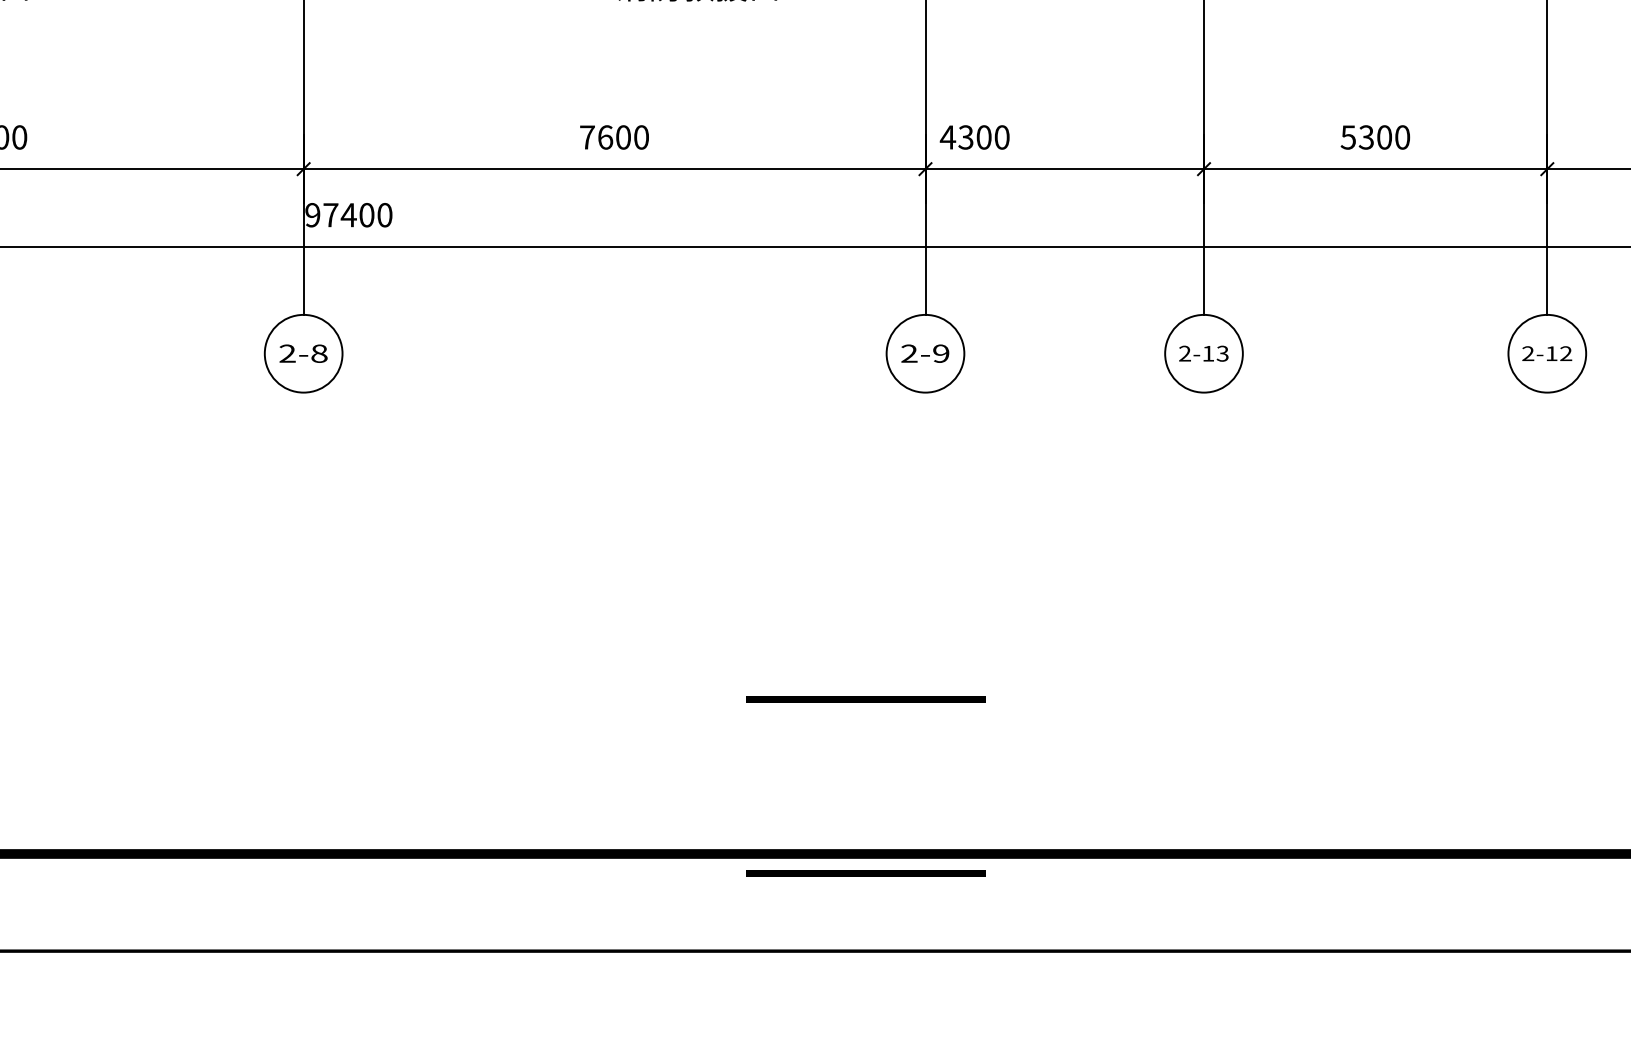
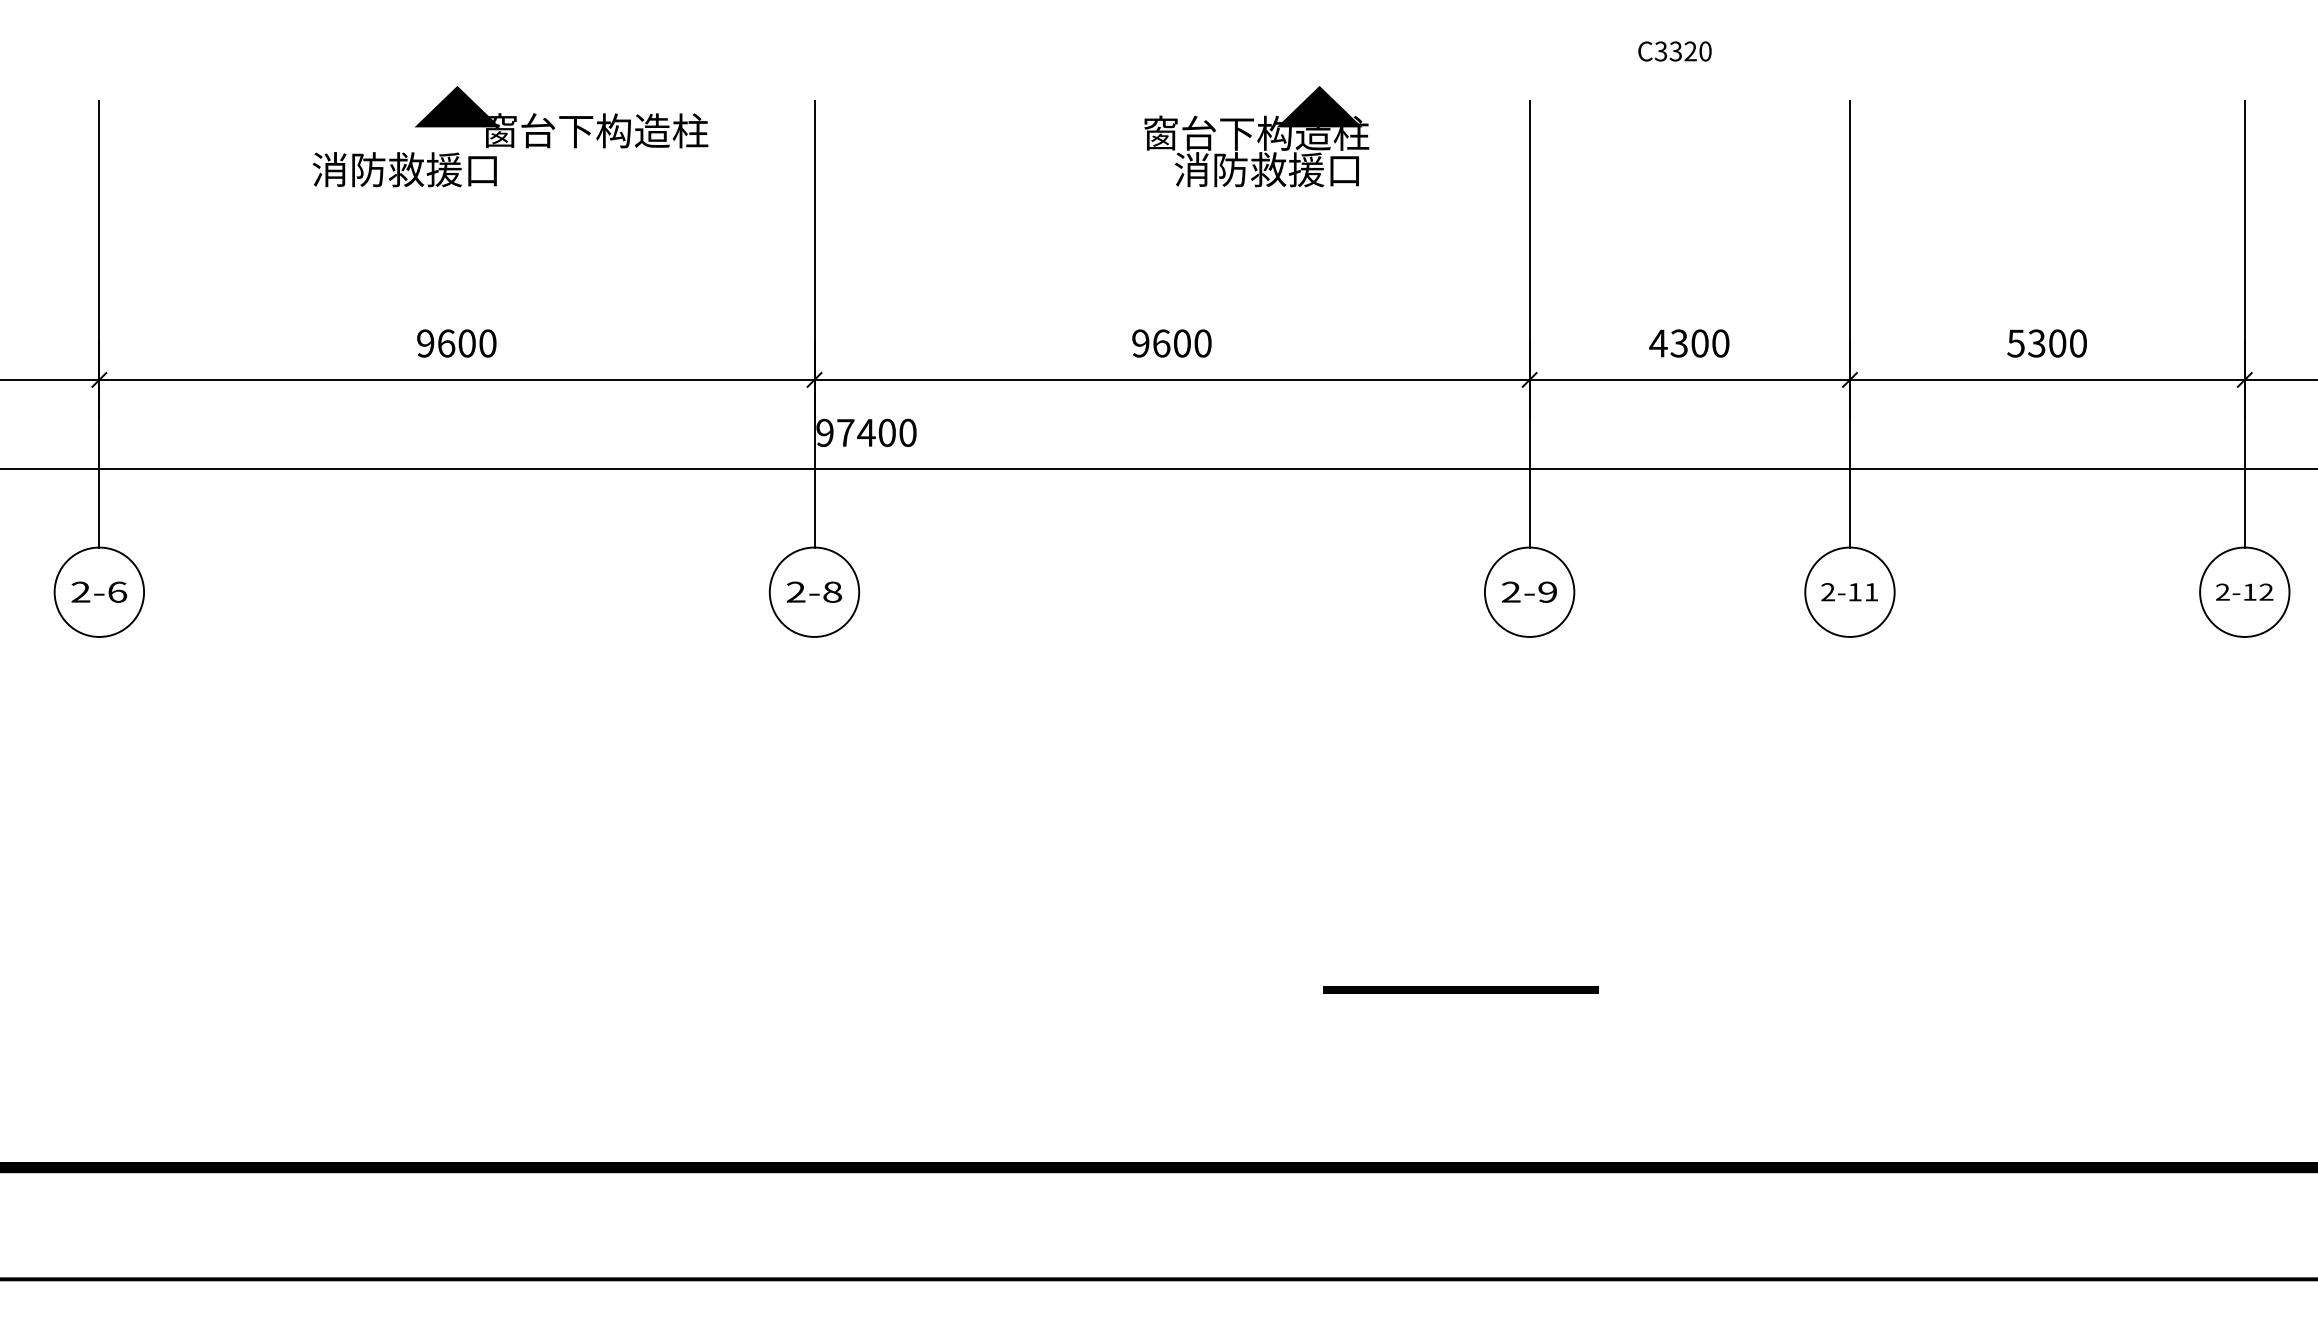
text: (587, 137) -> (1140, 343), 7600 -> 9600
text: (974, 137) -> (1689, 343), moved
text: (1222, 353) -> (1871, 592), 2-13 -> 2-11
line: (865, 873) -> (1460, 1189), removed

